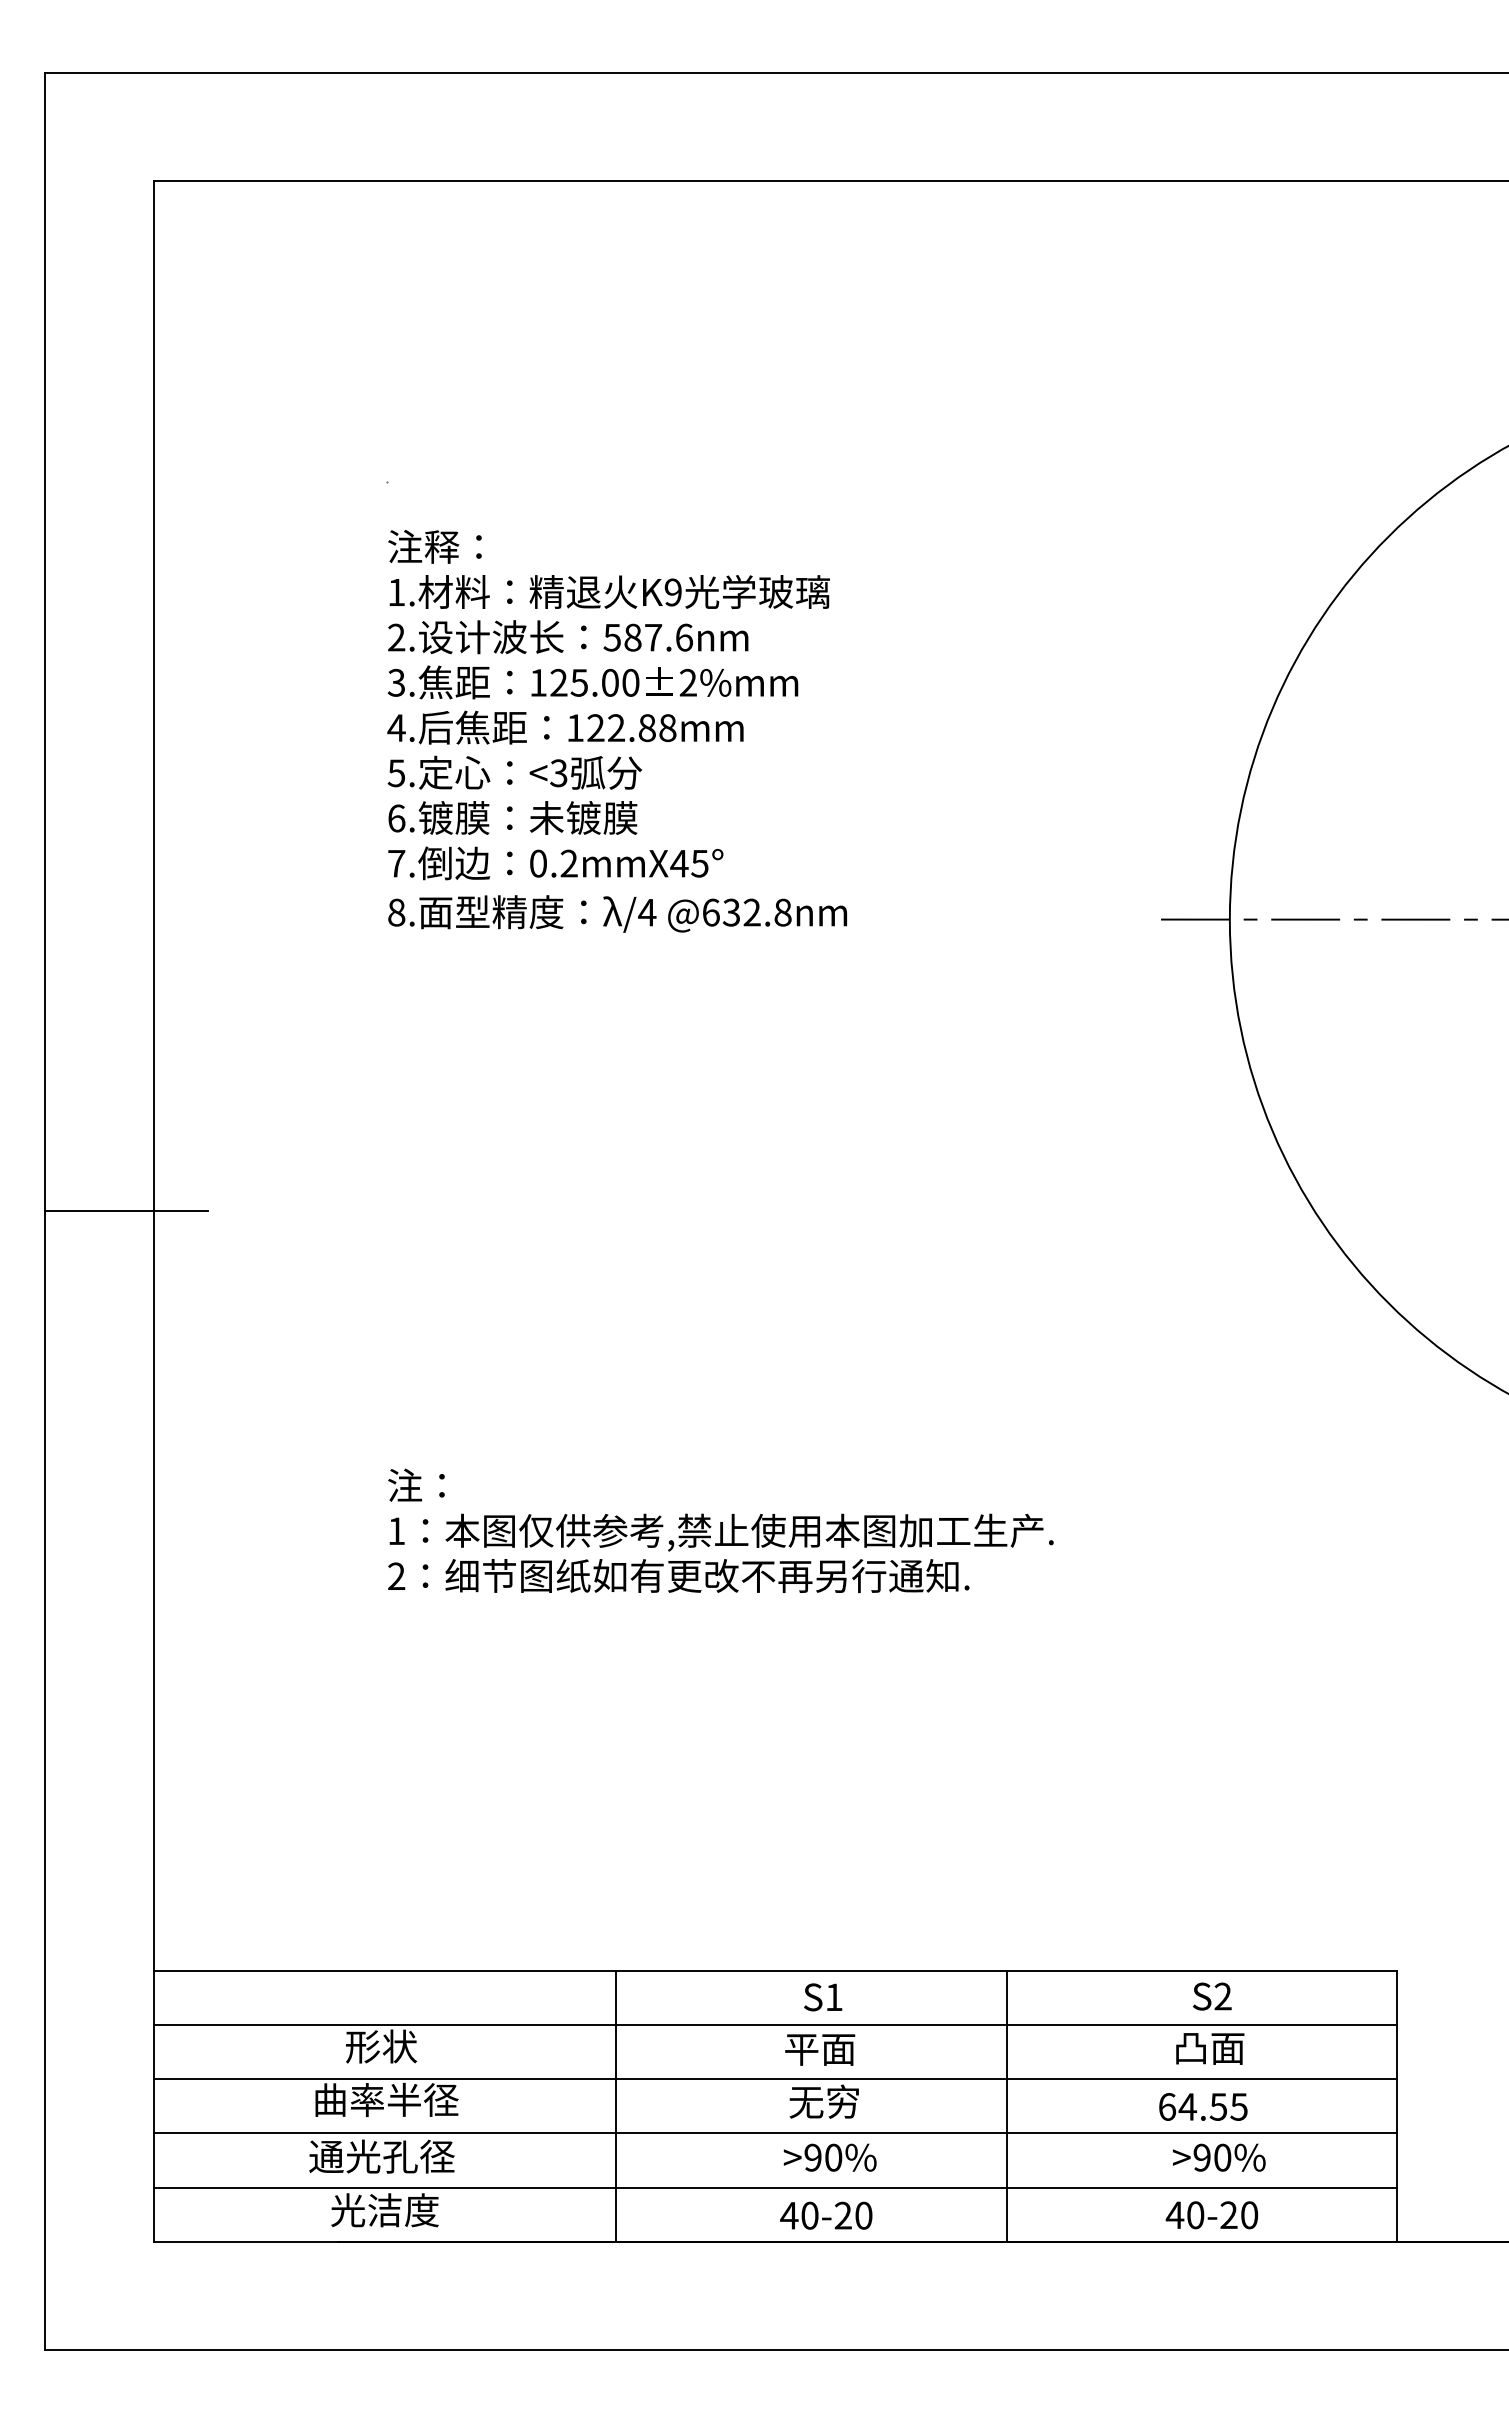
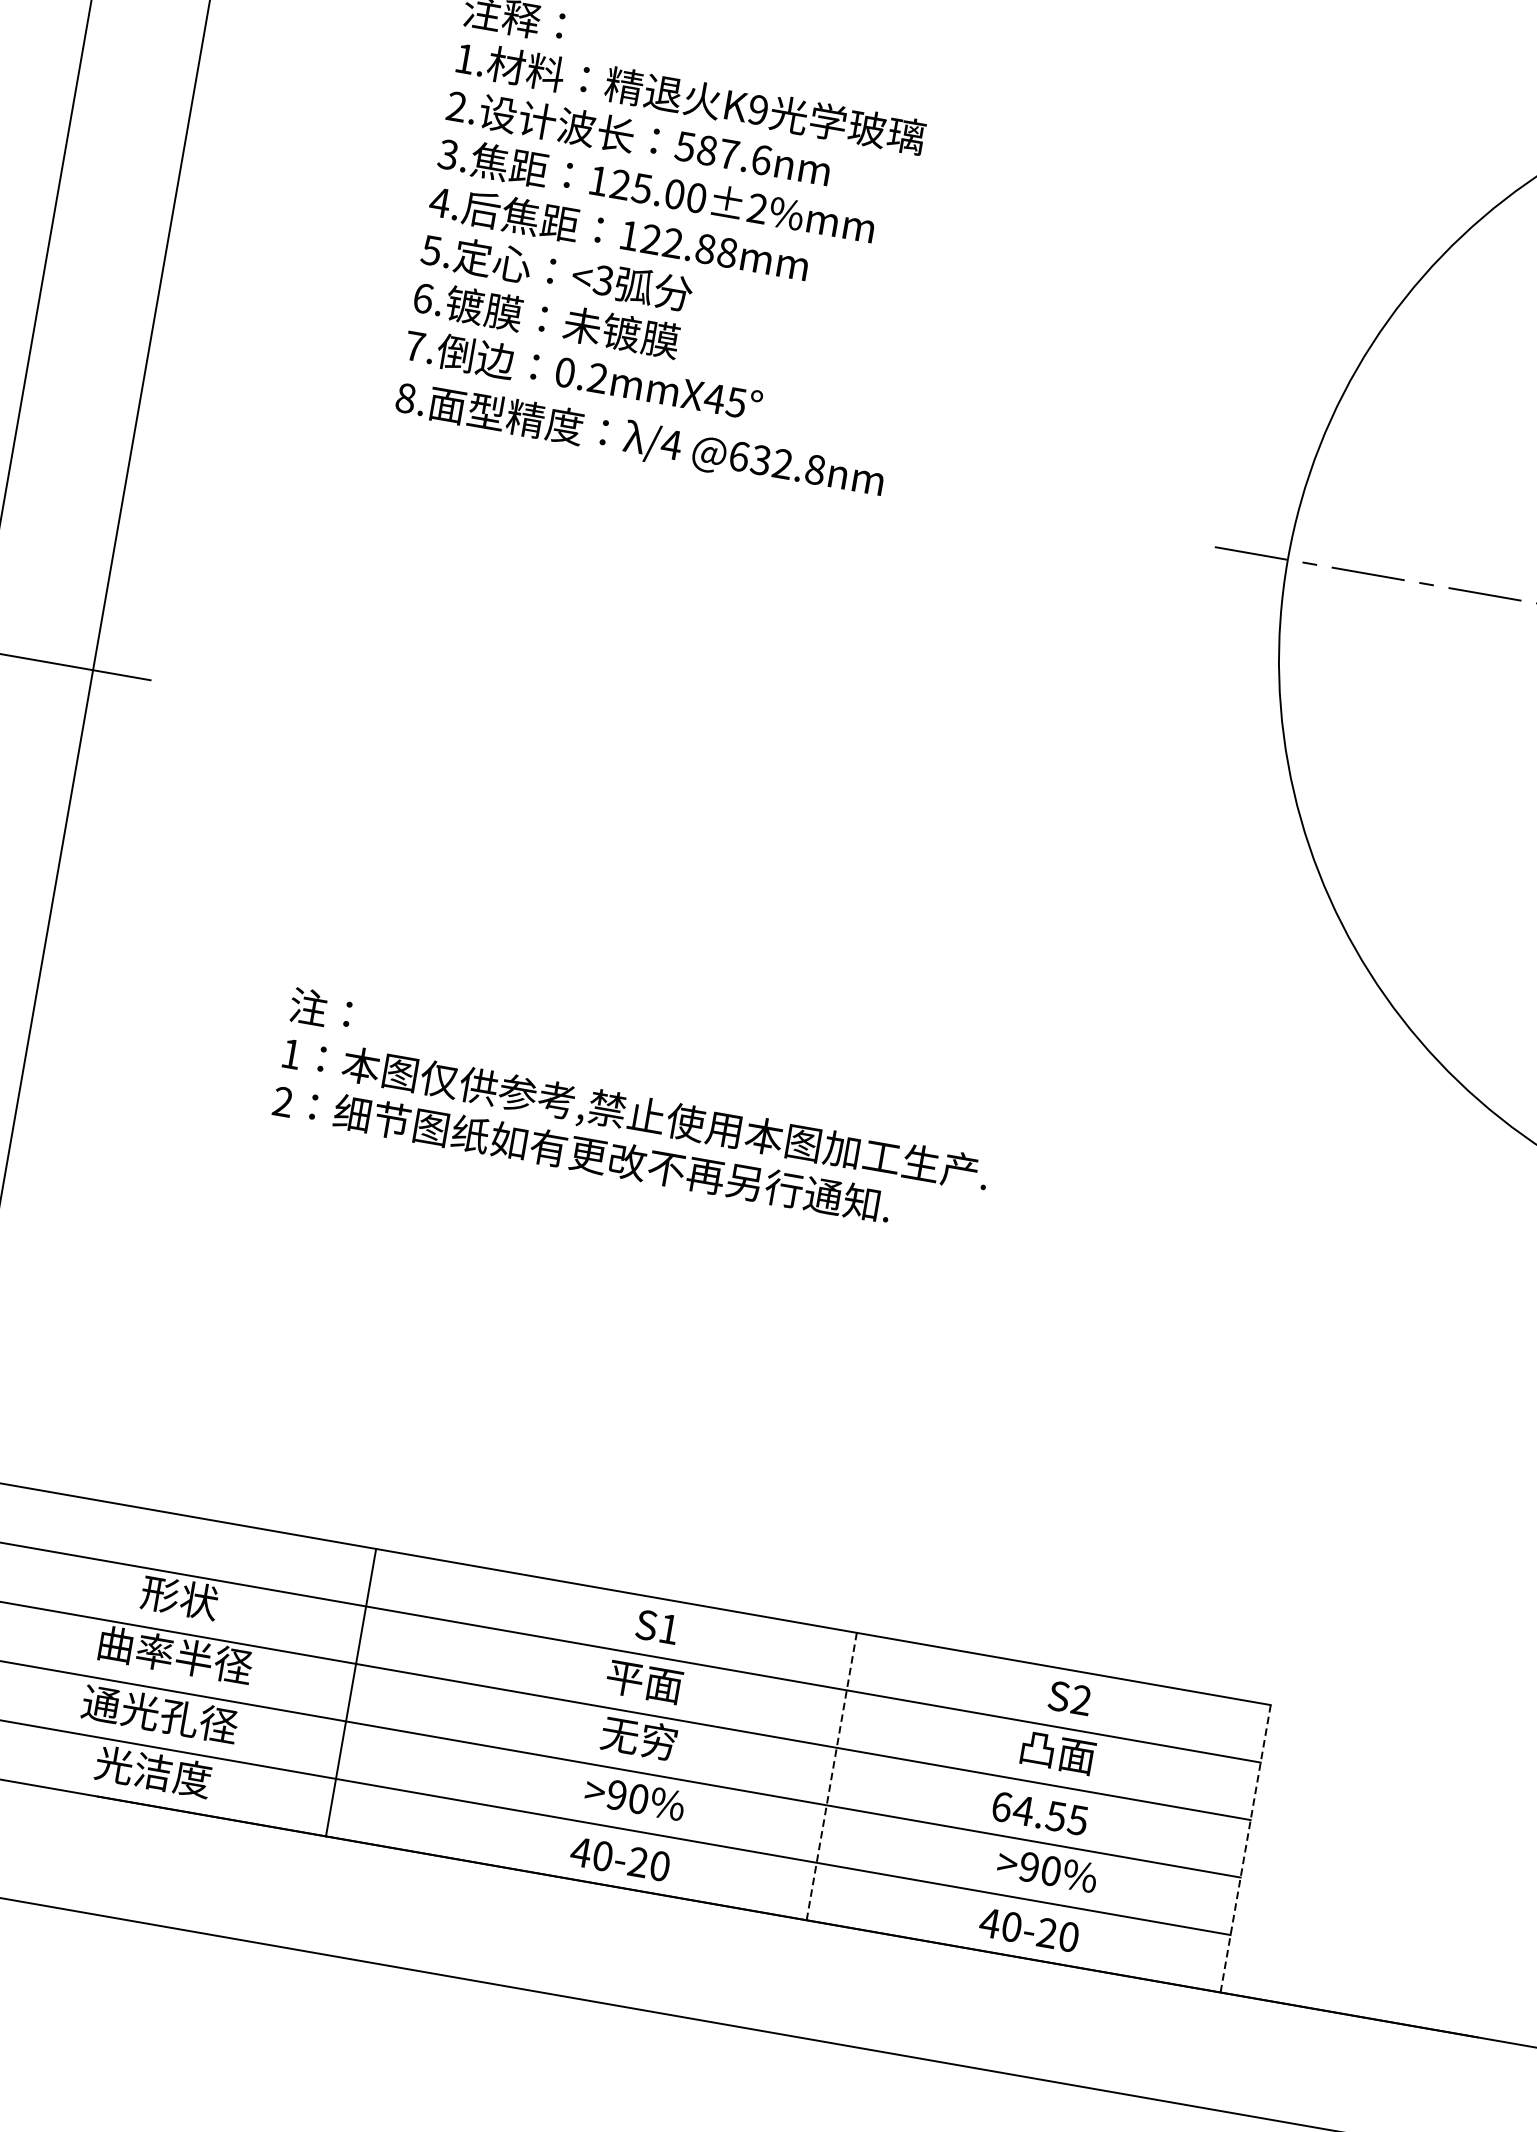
line: (616, 2105) -> (351, 1691), moved
line: (1006, 2106) -> (831, 1776), solid -> dashed
line: (1397, 2106) -> (1245, 1849), solid -> dashed

